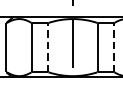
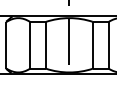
line: (48, 46) -> (46, 44), dashed -> solid
line: (114, 46) -> (108, 44), dashed -> solid

